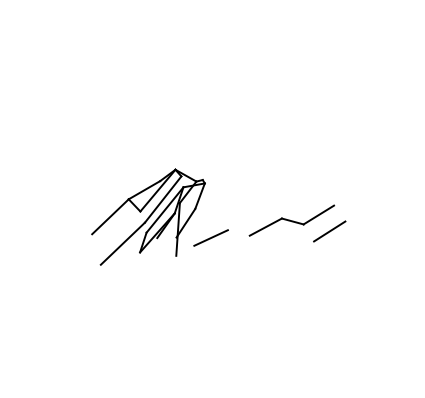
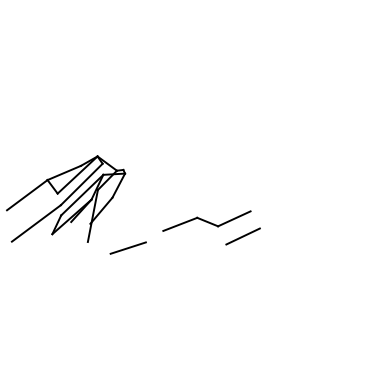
line: (210, 237) -> (127, 247), moved

